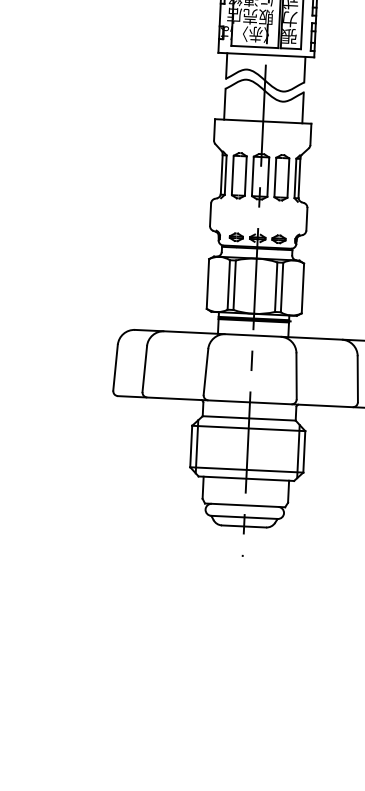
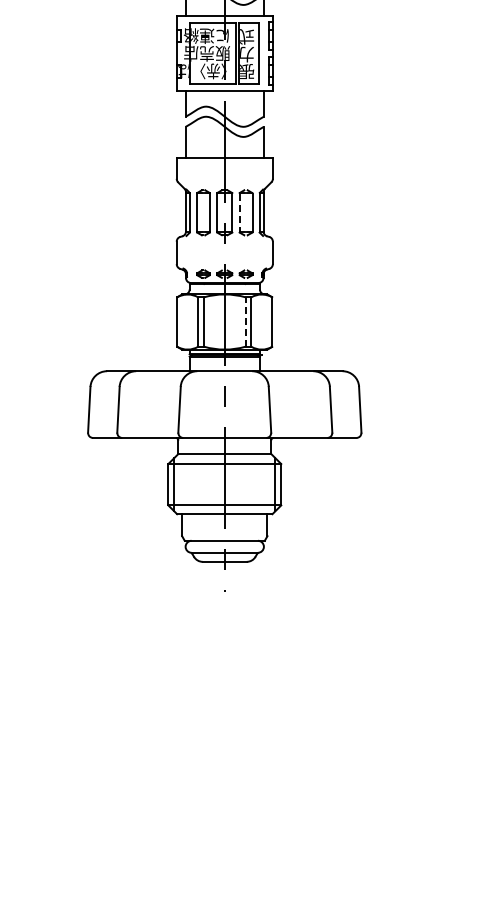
line: (275, 178) -> (239, 213), solid -> dashed
line: (276, 287) -> (245, 322), solid -> dashed

